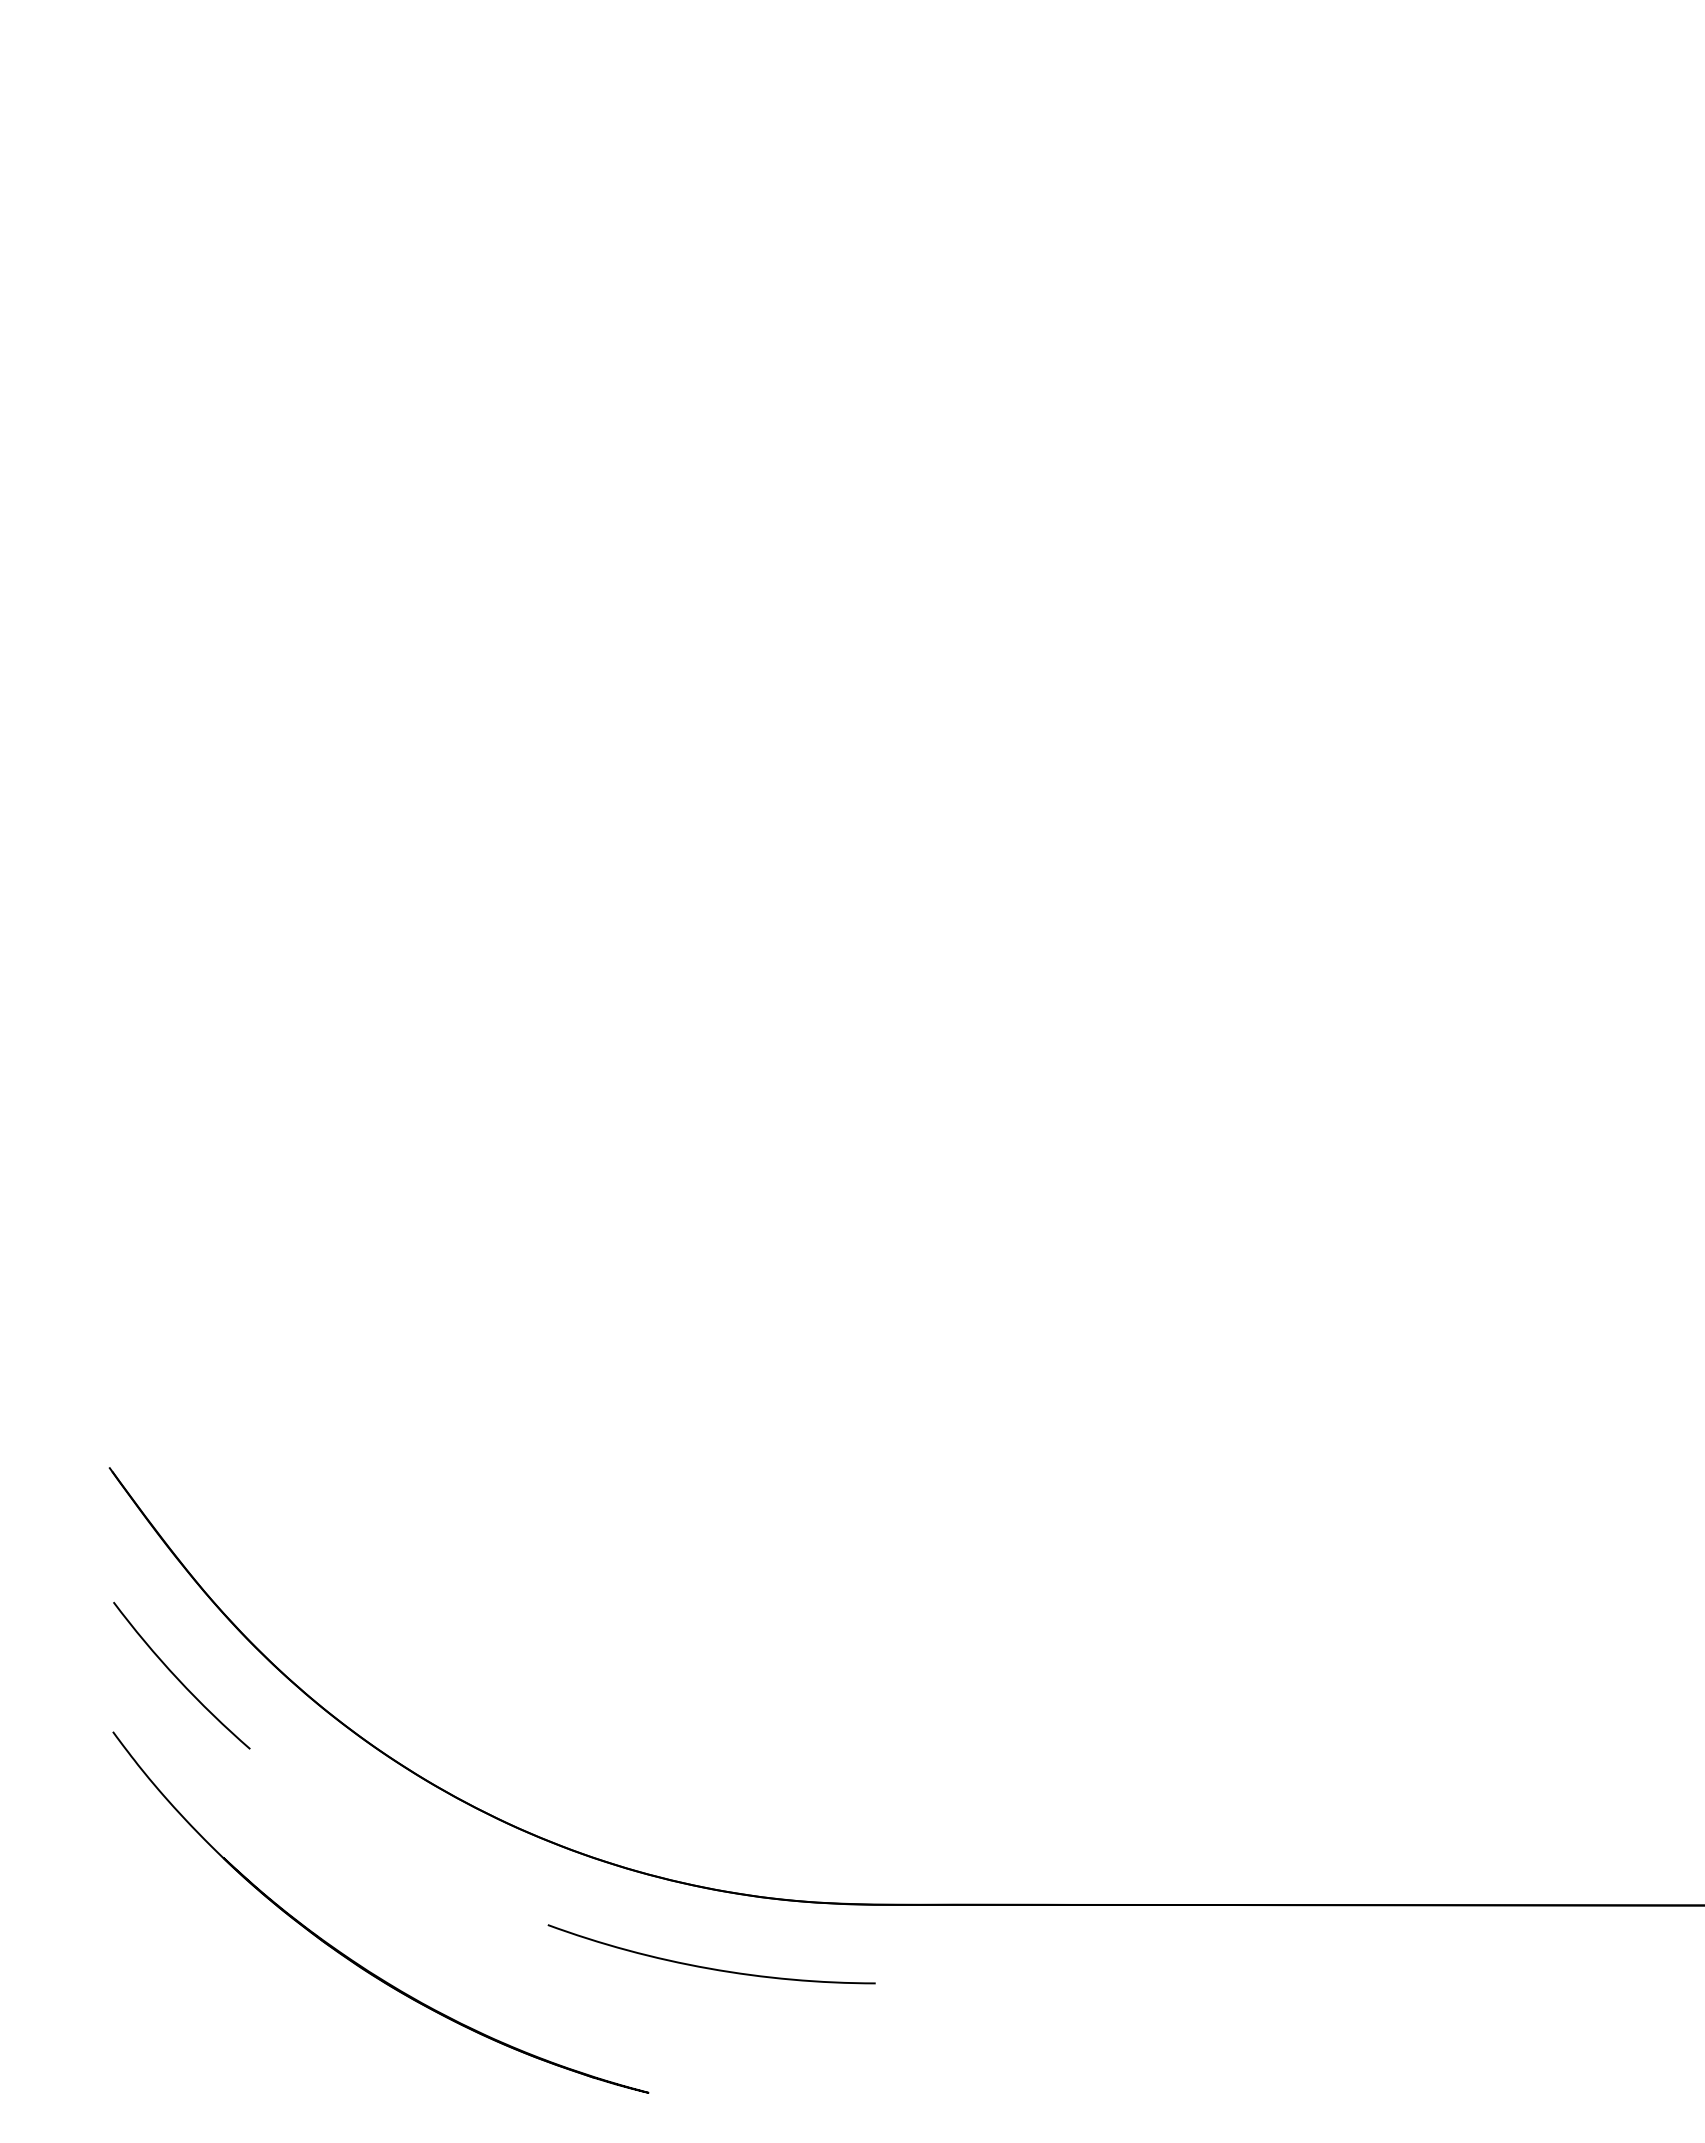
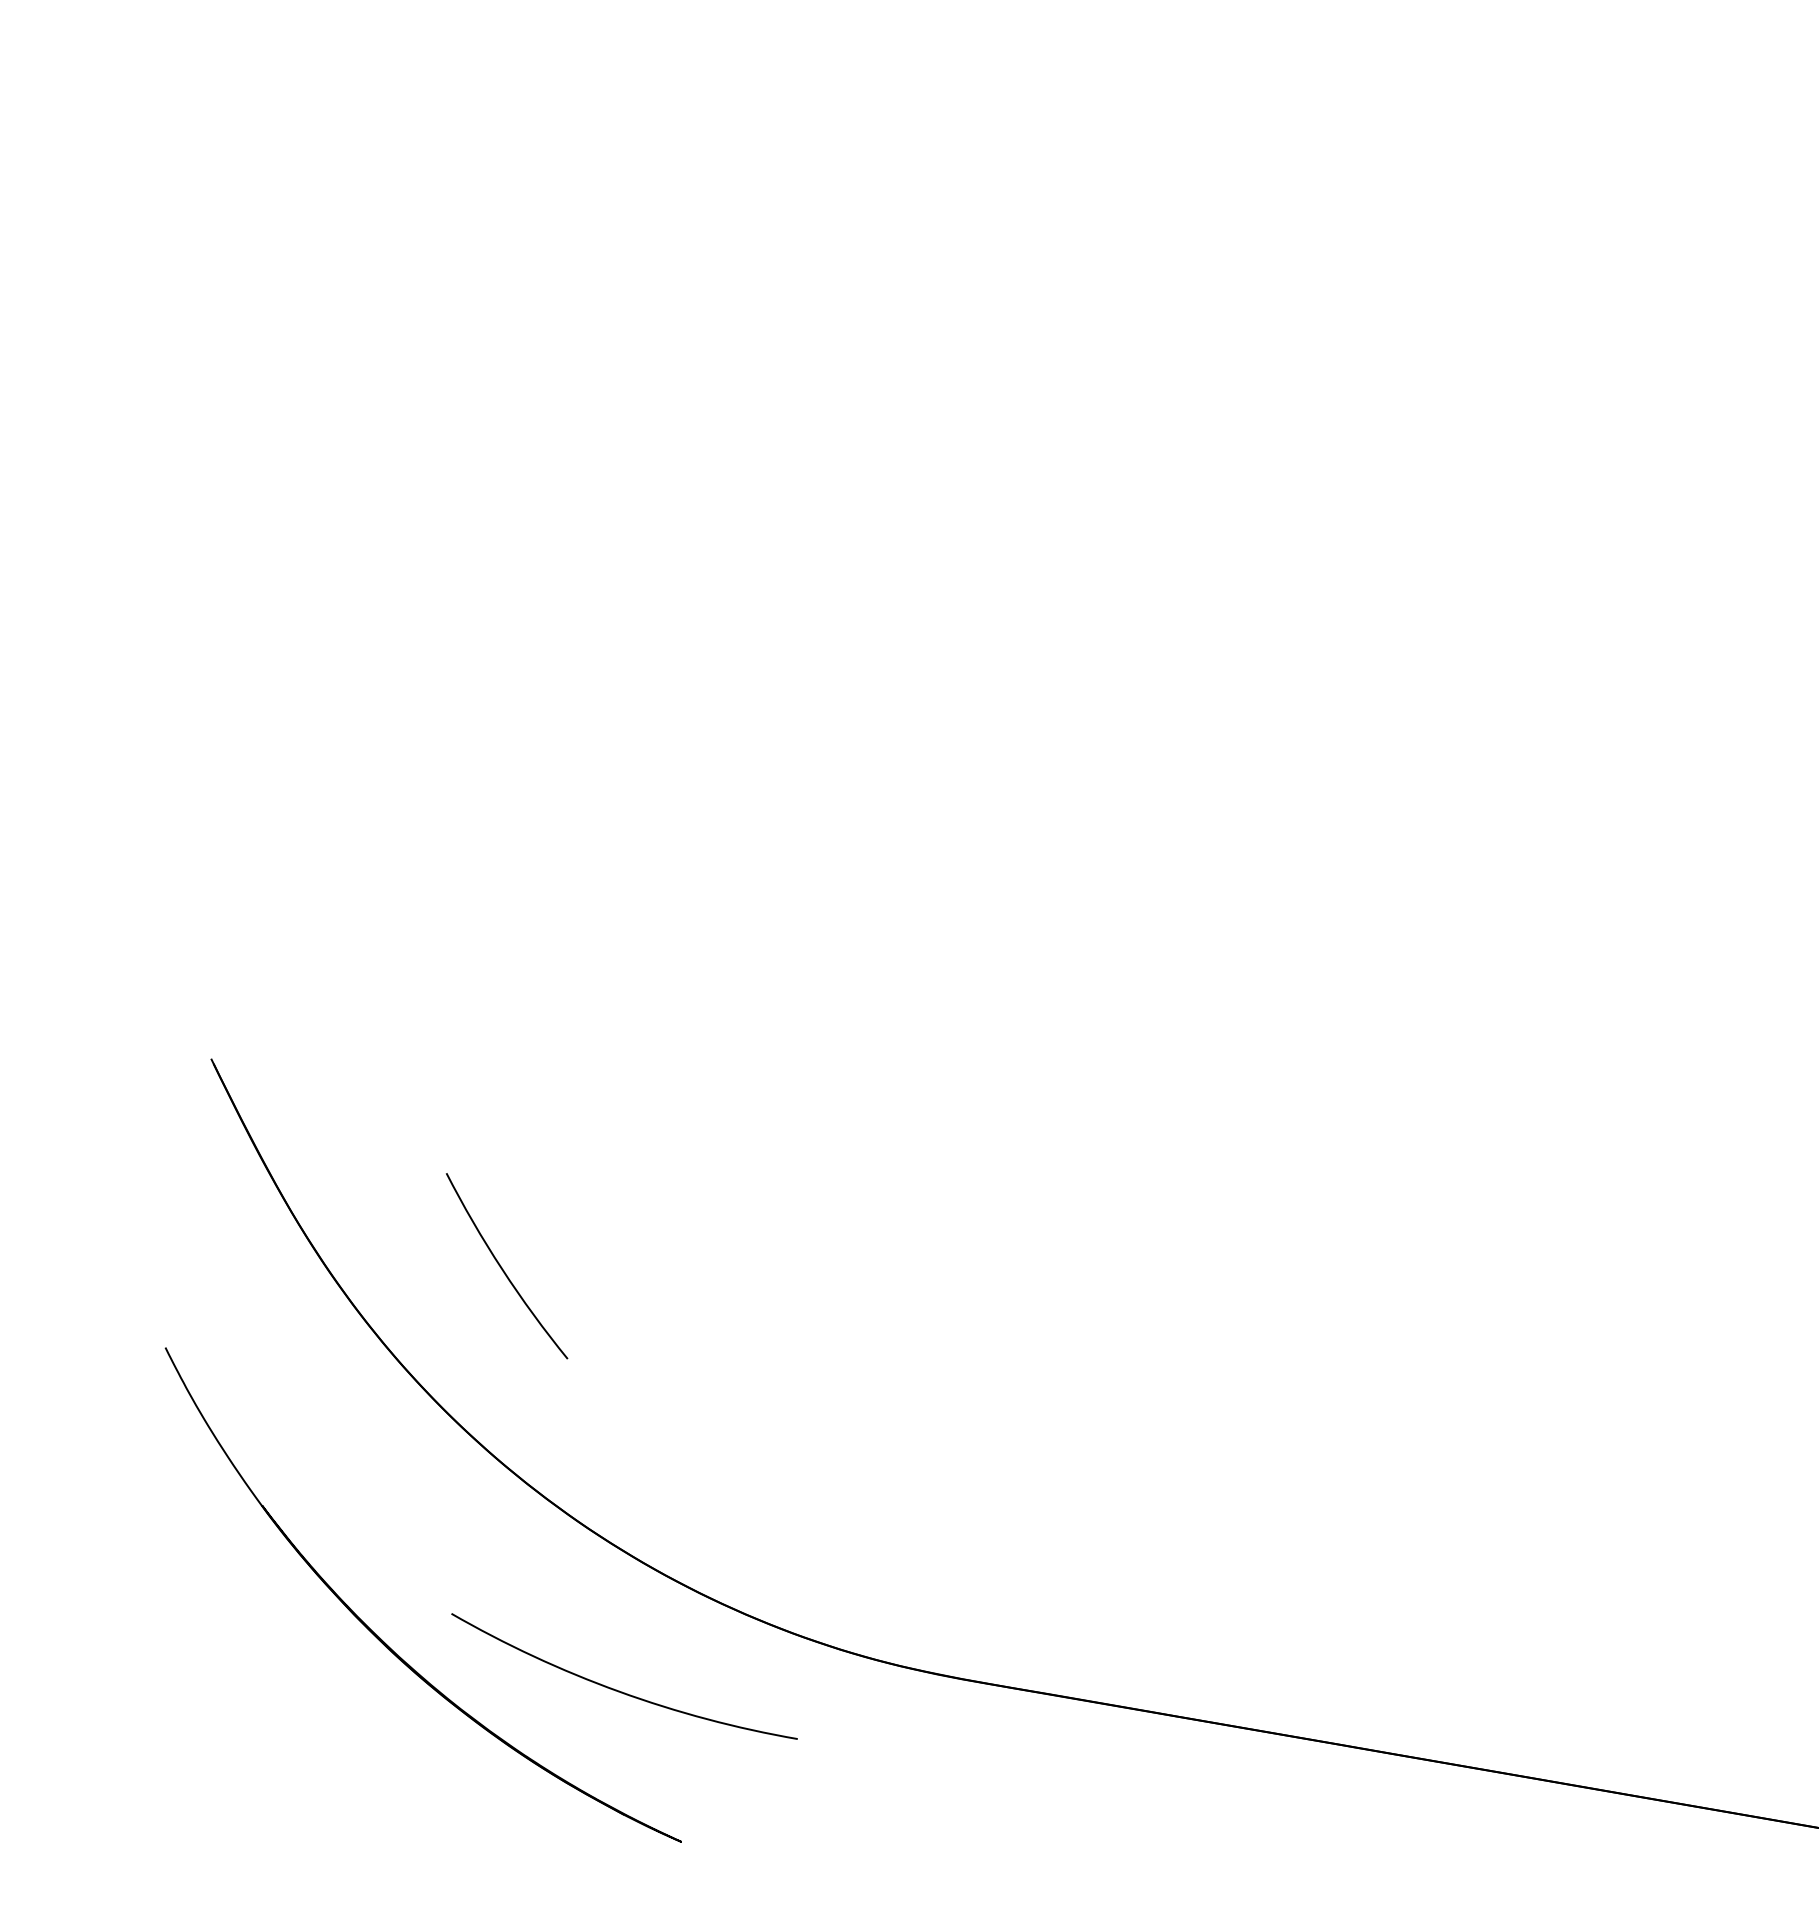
arc: (178, 1678) -> (502, 1268), moved
arc: (710, 1967) -> (620, 1690), moved

